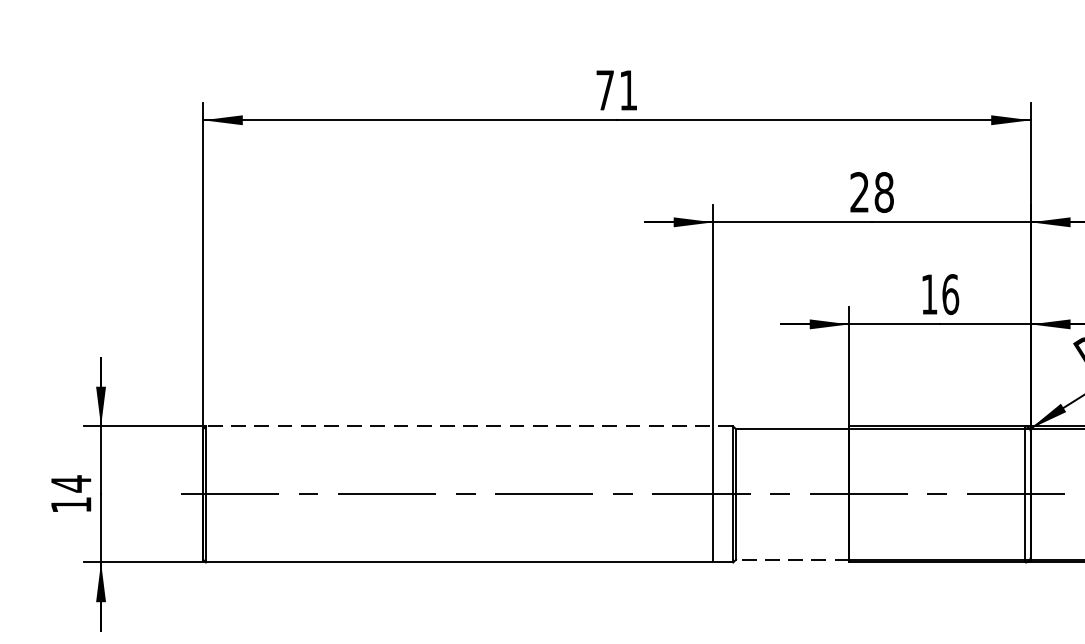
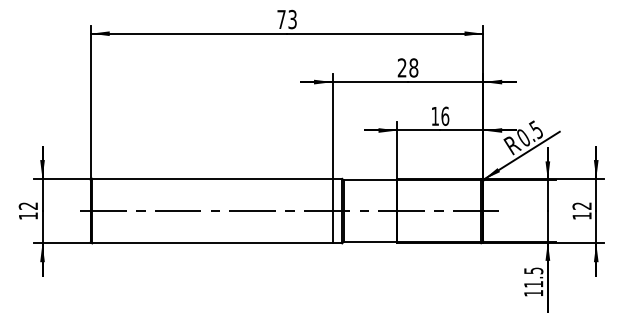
text: (628, 90) -> (292, 19), 71 -> 73
line: (470, 425) -> (217, 178), dashed -> solid
text: (69, 484) -> (27, 206), 14 -> 12
line: (792, 560) -> (370, 242), dashed -> solid

